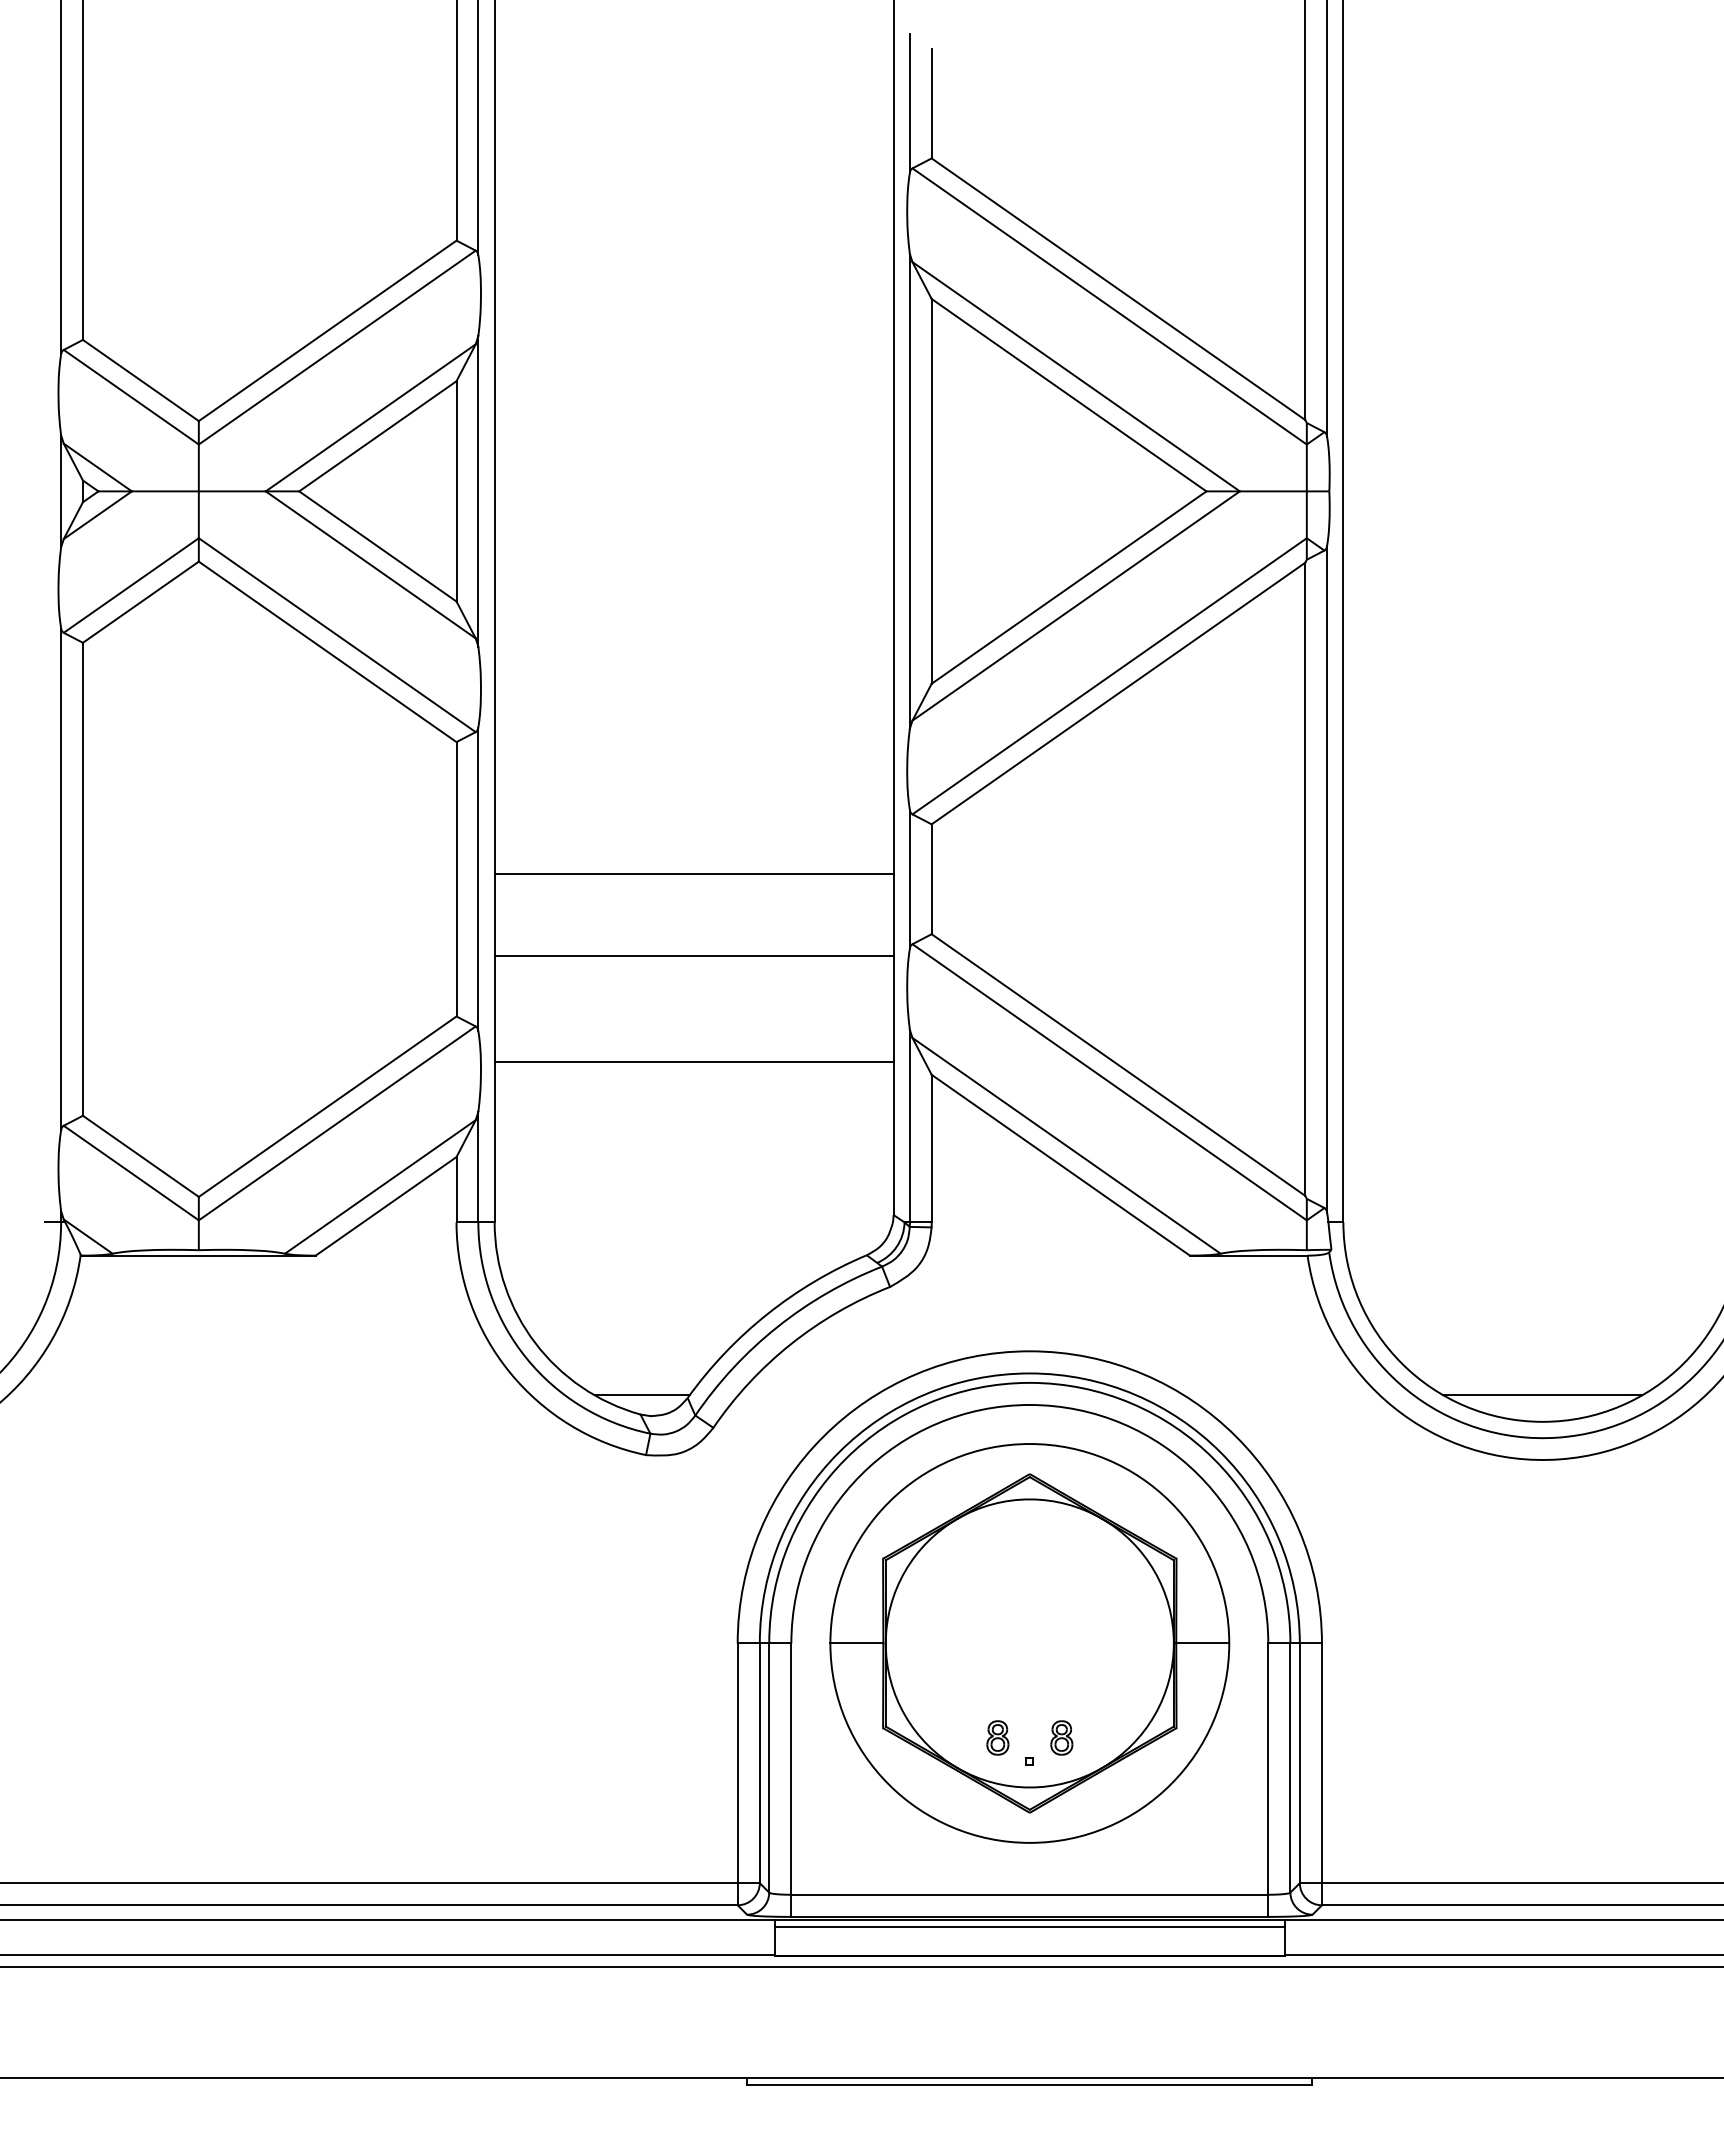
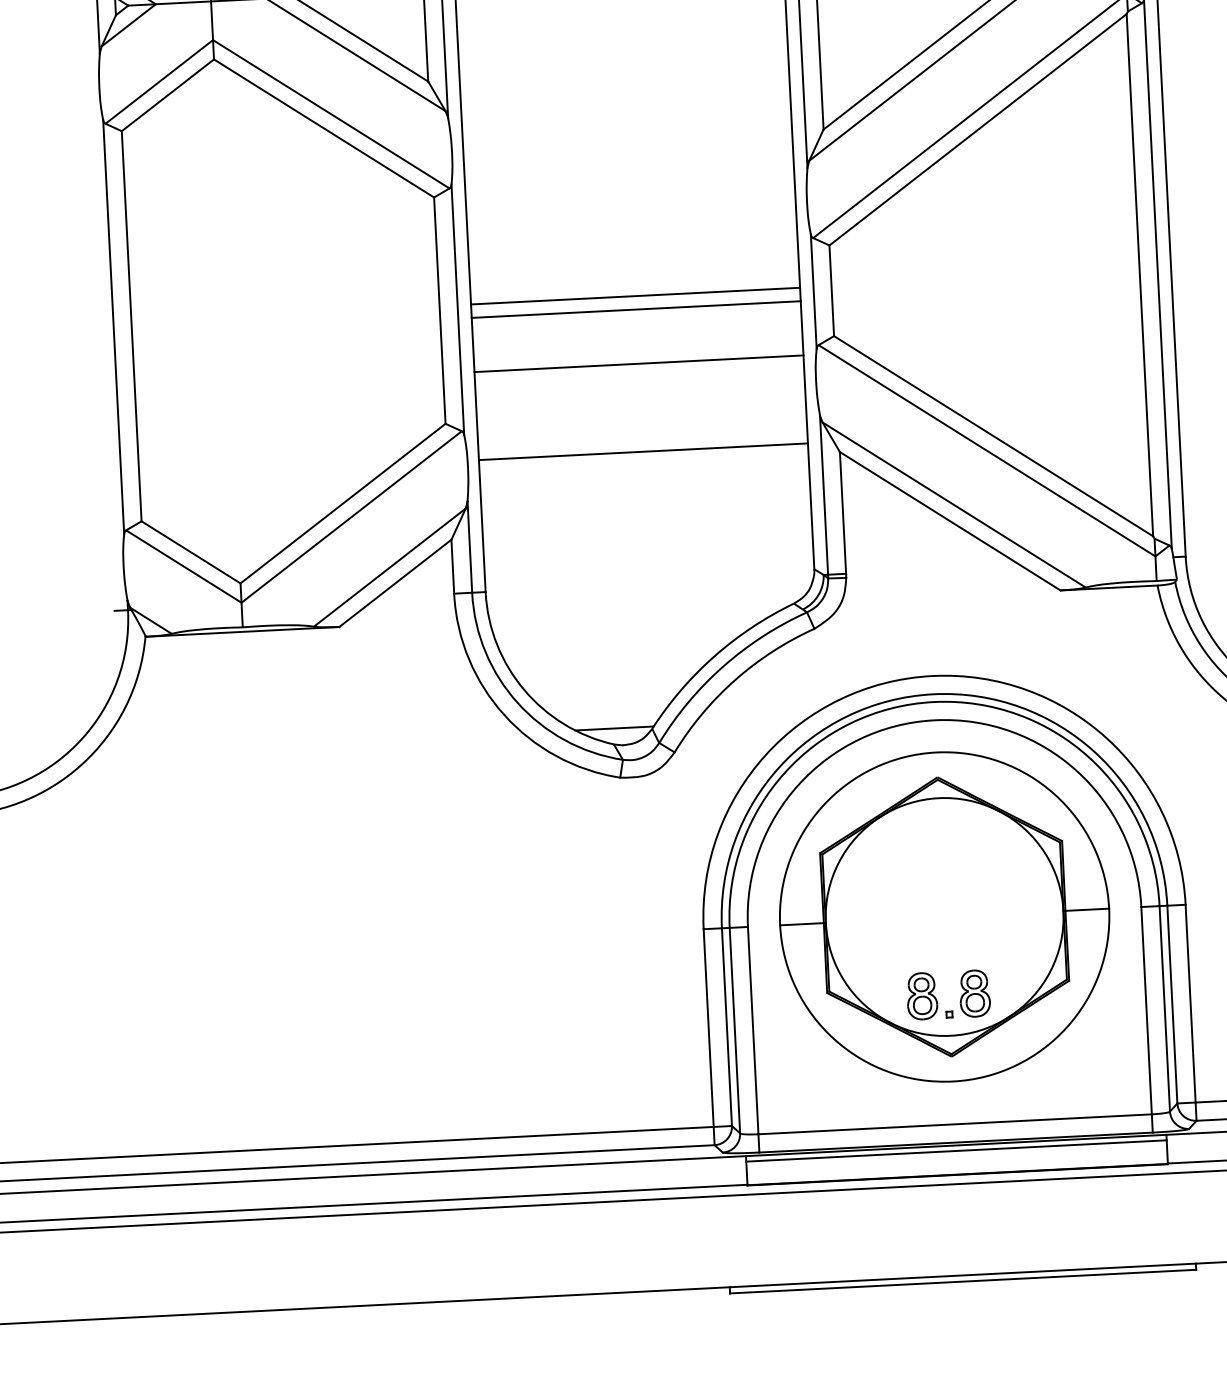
line: (693, 890) -> (635, 309), added
part: (997, 1737) -> (921, 995), size x1.67
part: (1061, 1737) -> (974, 993), size x1.67

